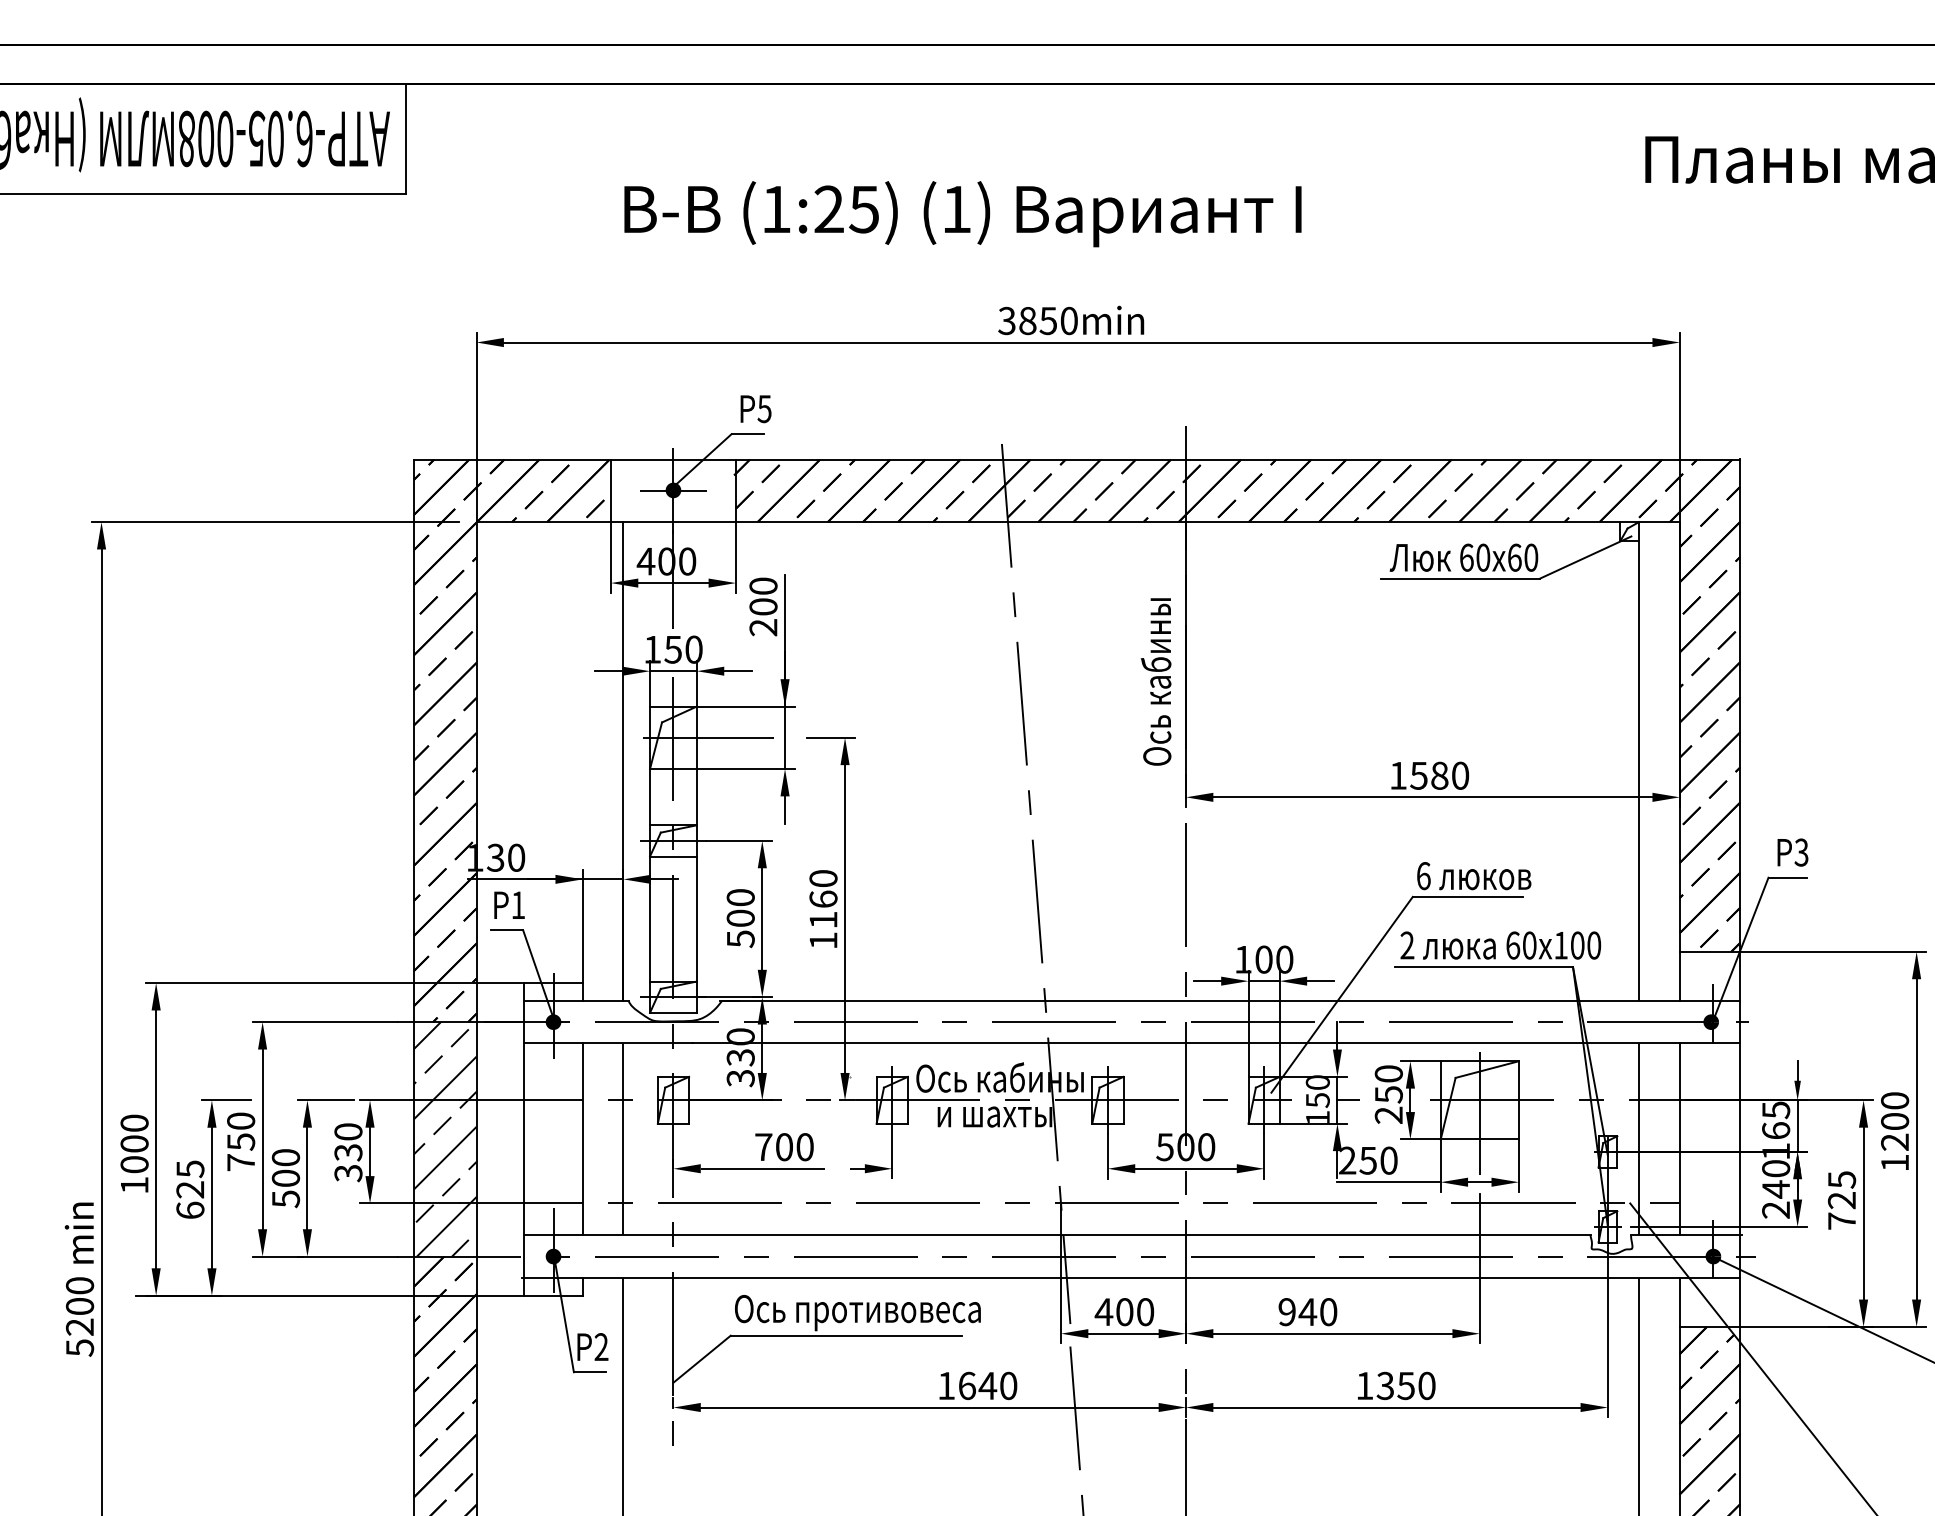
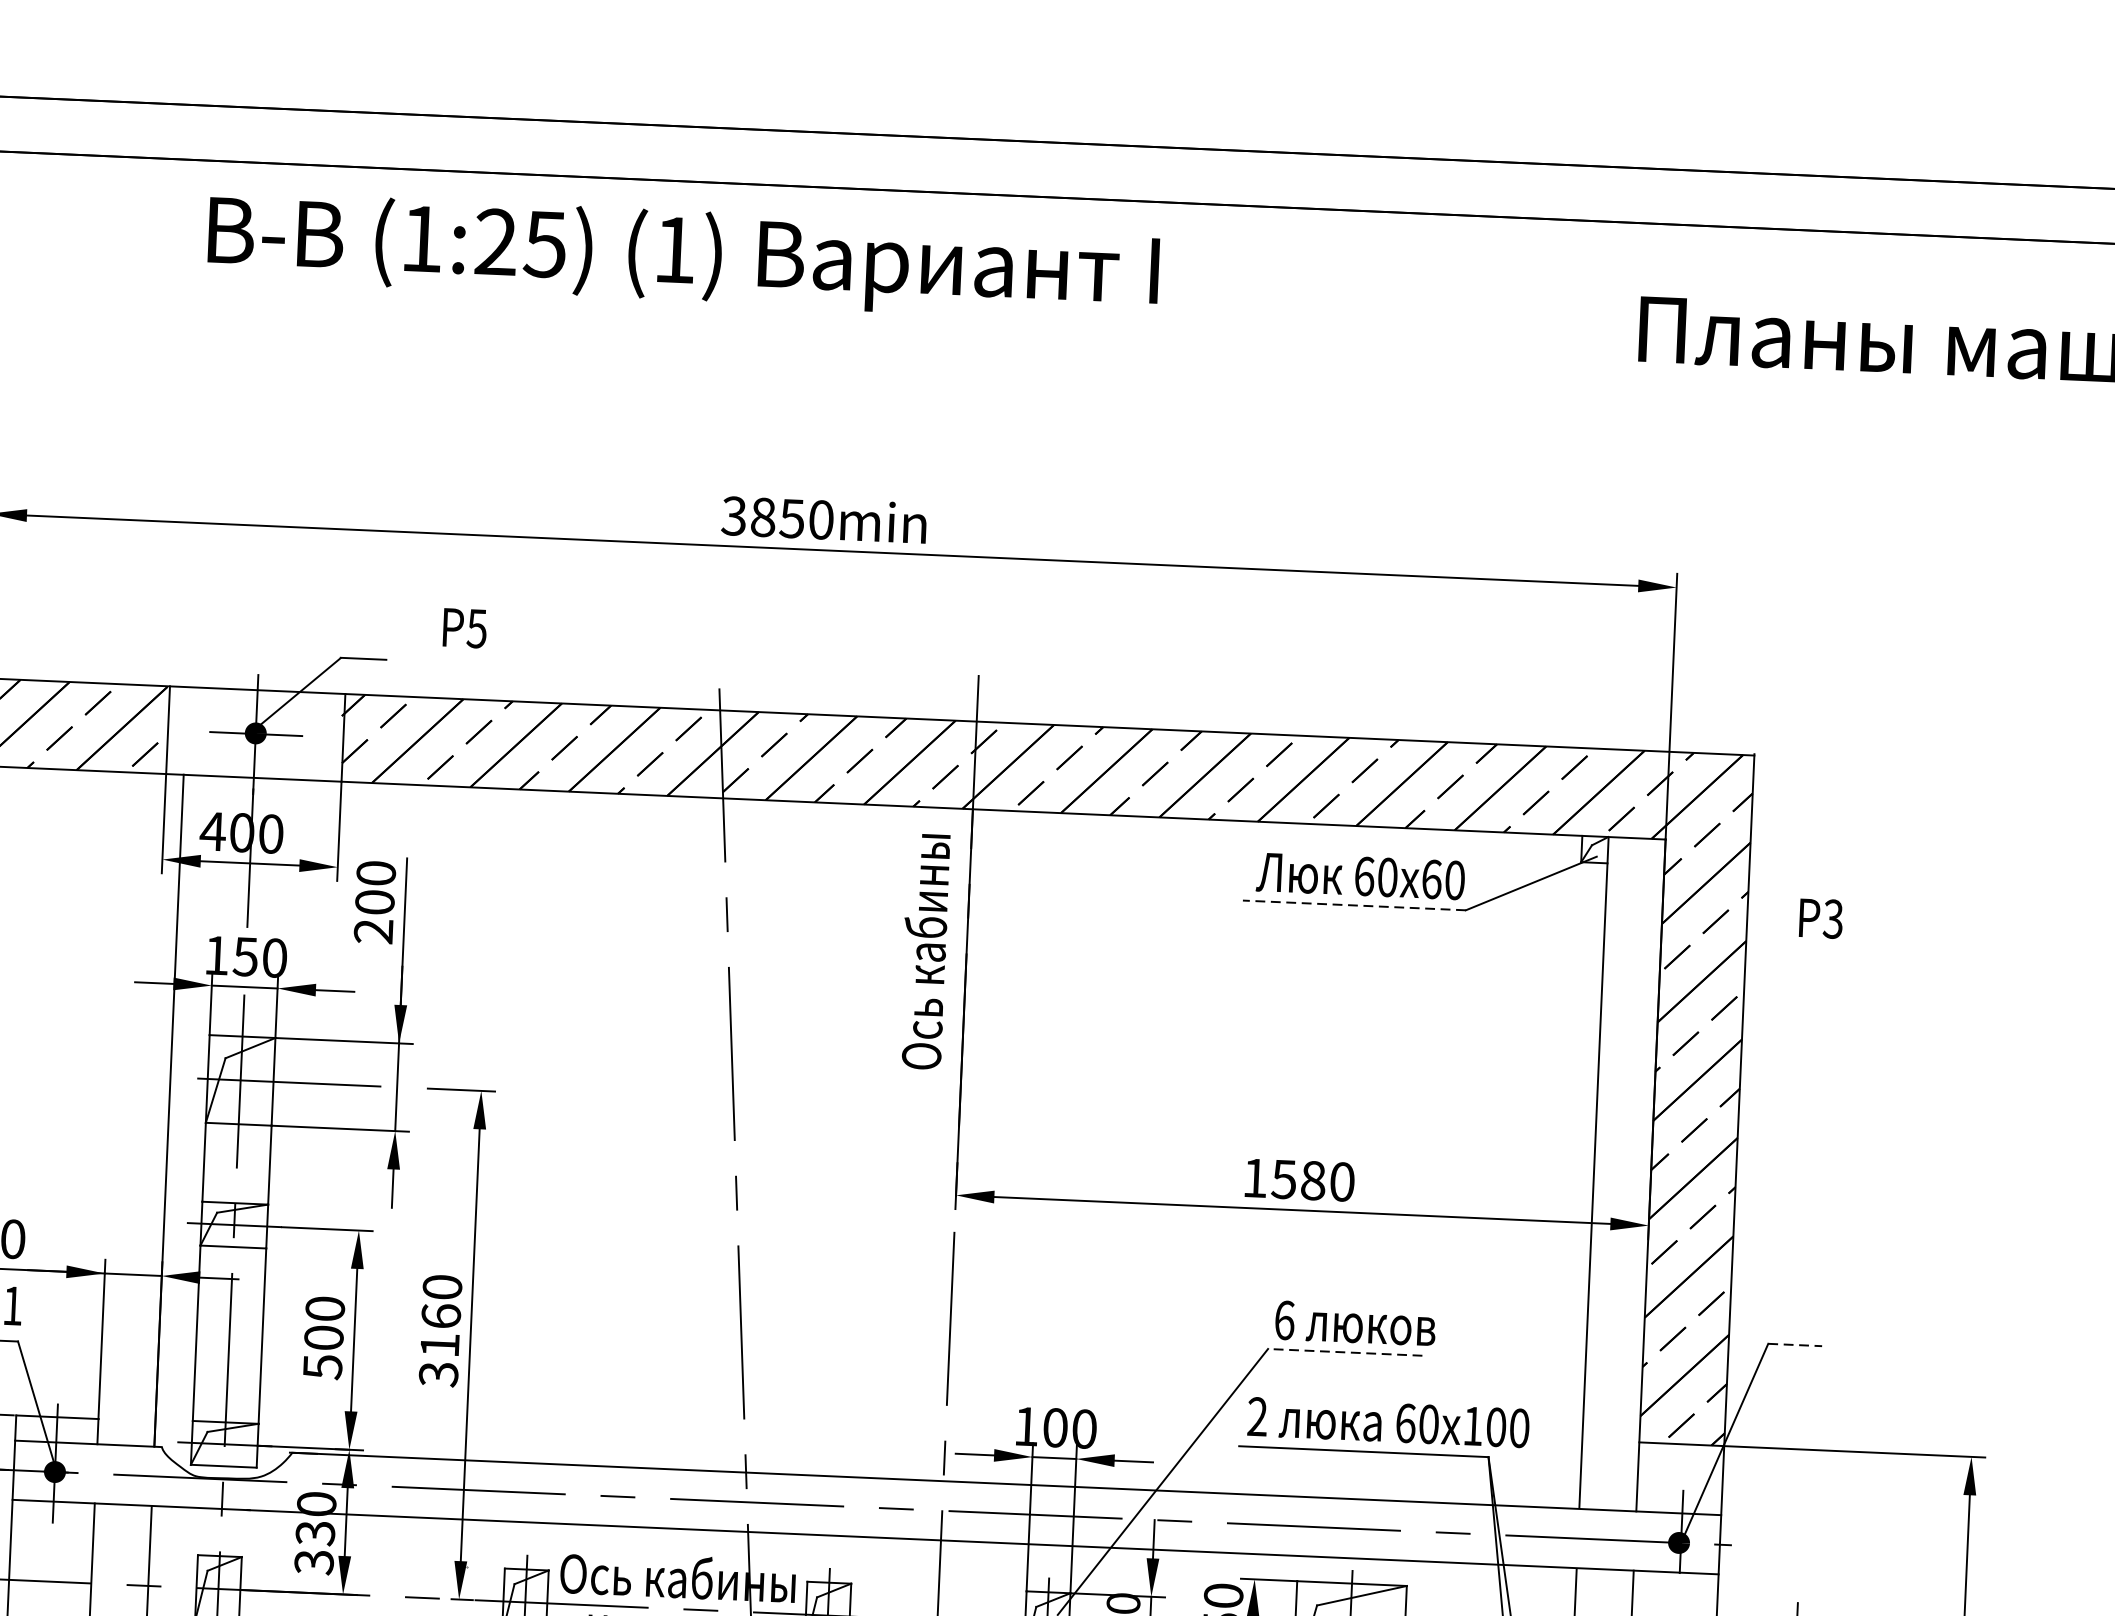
text: (962, 214) -> (682, 257), moved
text: (755, 409) -> (464, 628), moved
line: (1459, 578) -> (1353, 905), solid -> dashed
text: (1155, 681) -> (923, 951), moved
text: (1792, 852) -> (1820, 918), moved
line: (1788, 877) -> (1796, 1344), solid -> dashed
line: (1467, 896) -> (1344, 1351), solid -> dashed
text: (823, 940) -> (438, 1374), 1160 -> 3160

